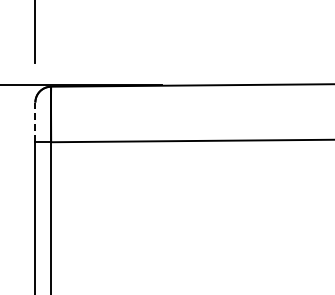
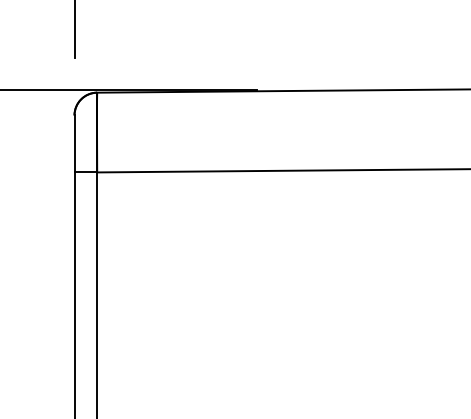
line: (35, 122) -> (74, 144), dashed -> solid

